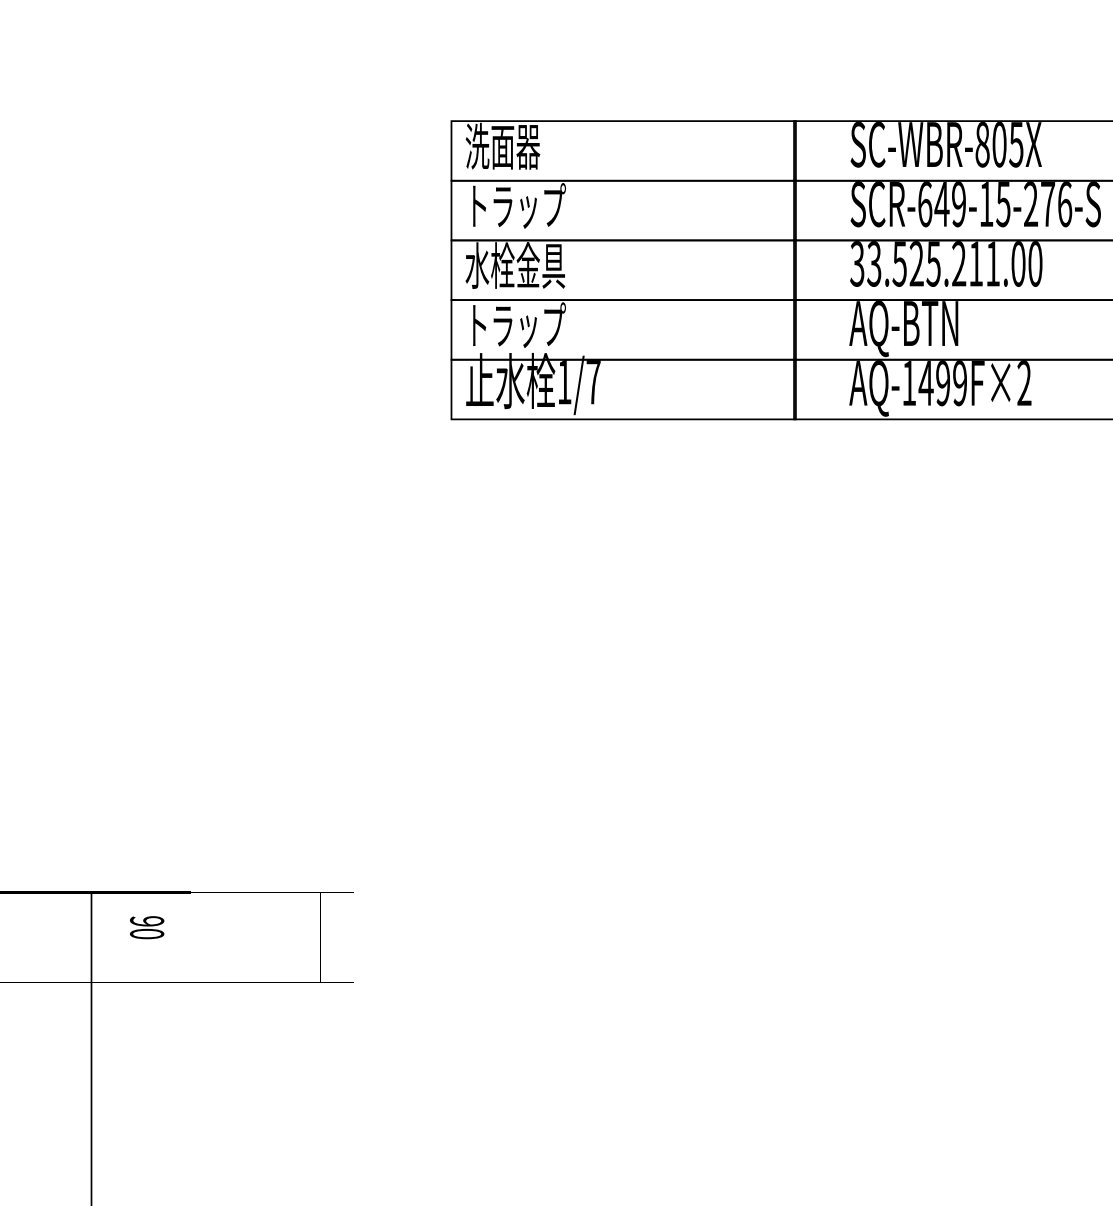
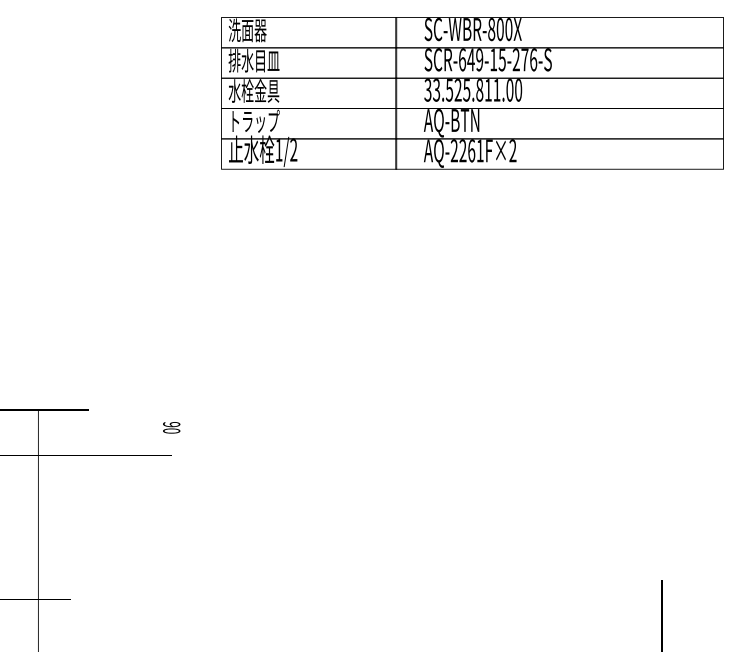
text: (1015, 144) -> (508, 29), SC-WBR-805X -> SC-WBR-800X
text: (514, 205) -> (253, 60), トラップ -> 排水目皿
text: (958, 264) -> (479, 90), 33.525.211.00 -> 33.525.811.00
text: (593, 382) -> (293, 150), 1/7 -> 1/2
text: (933, 382) -> (466, 150), AQ-1499F×2 -> AQ-2261F×2
text: (146, 927) -> (171, 427), moved

